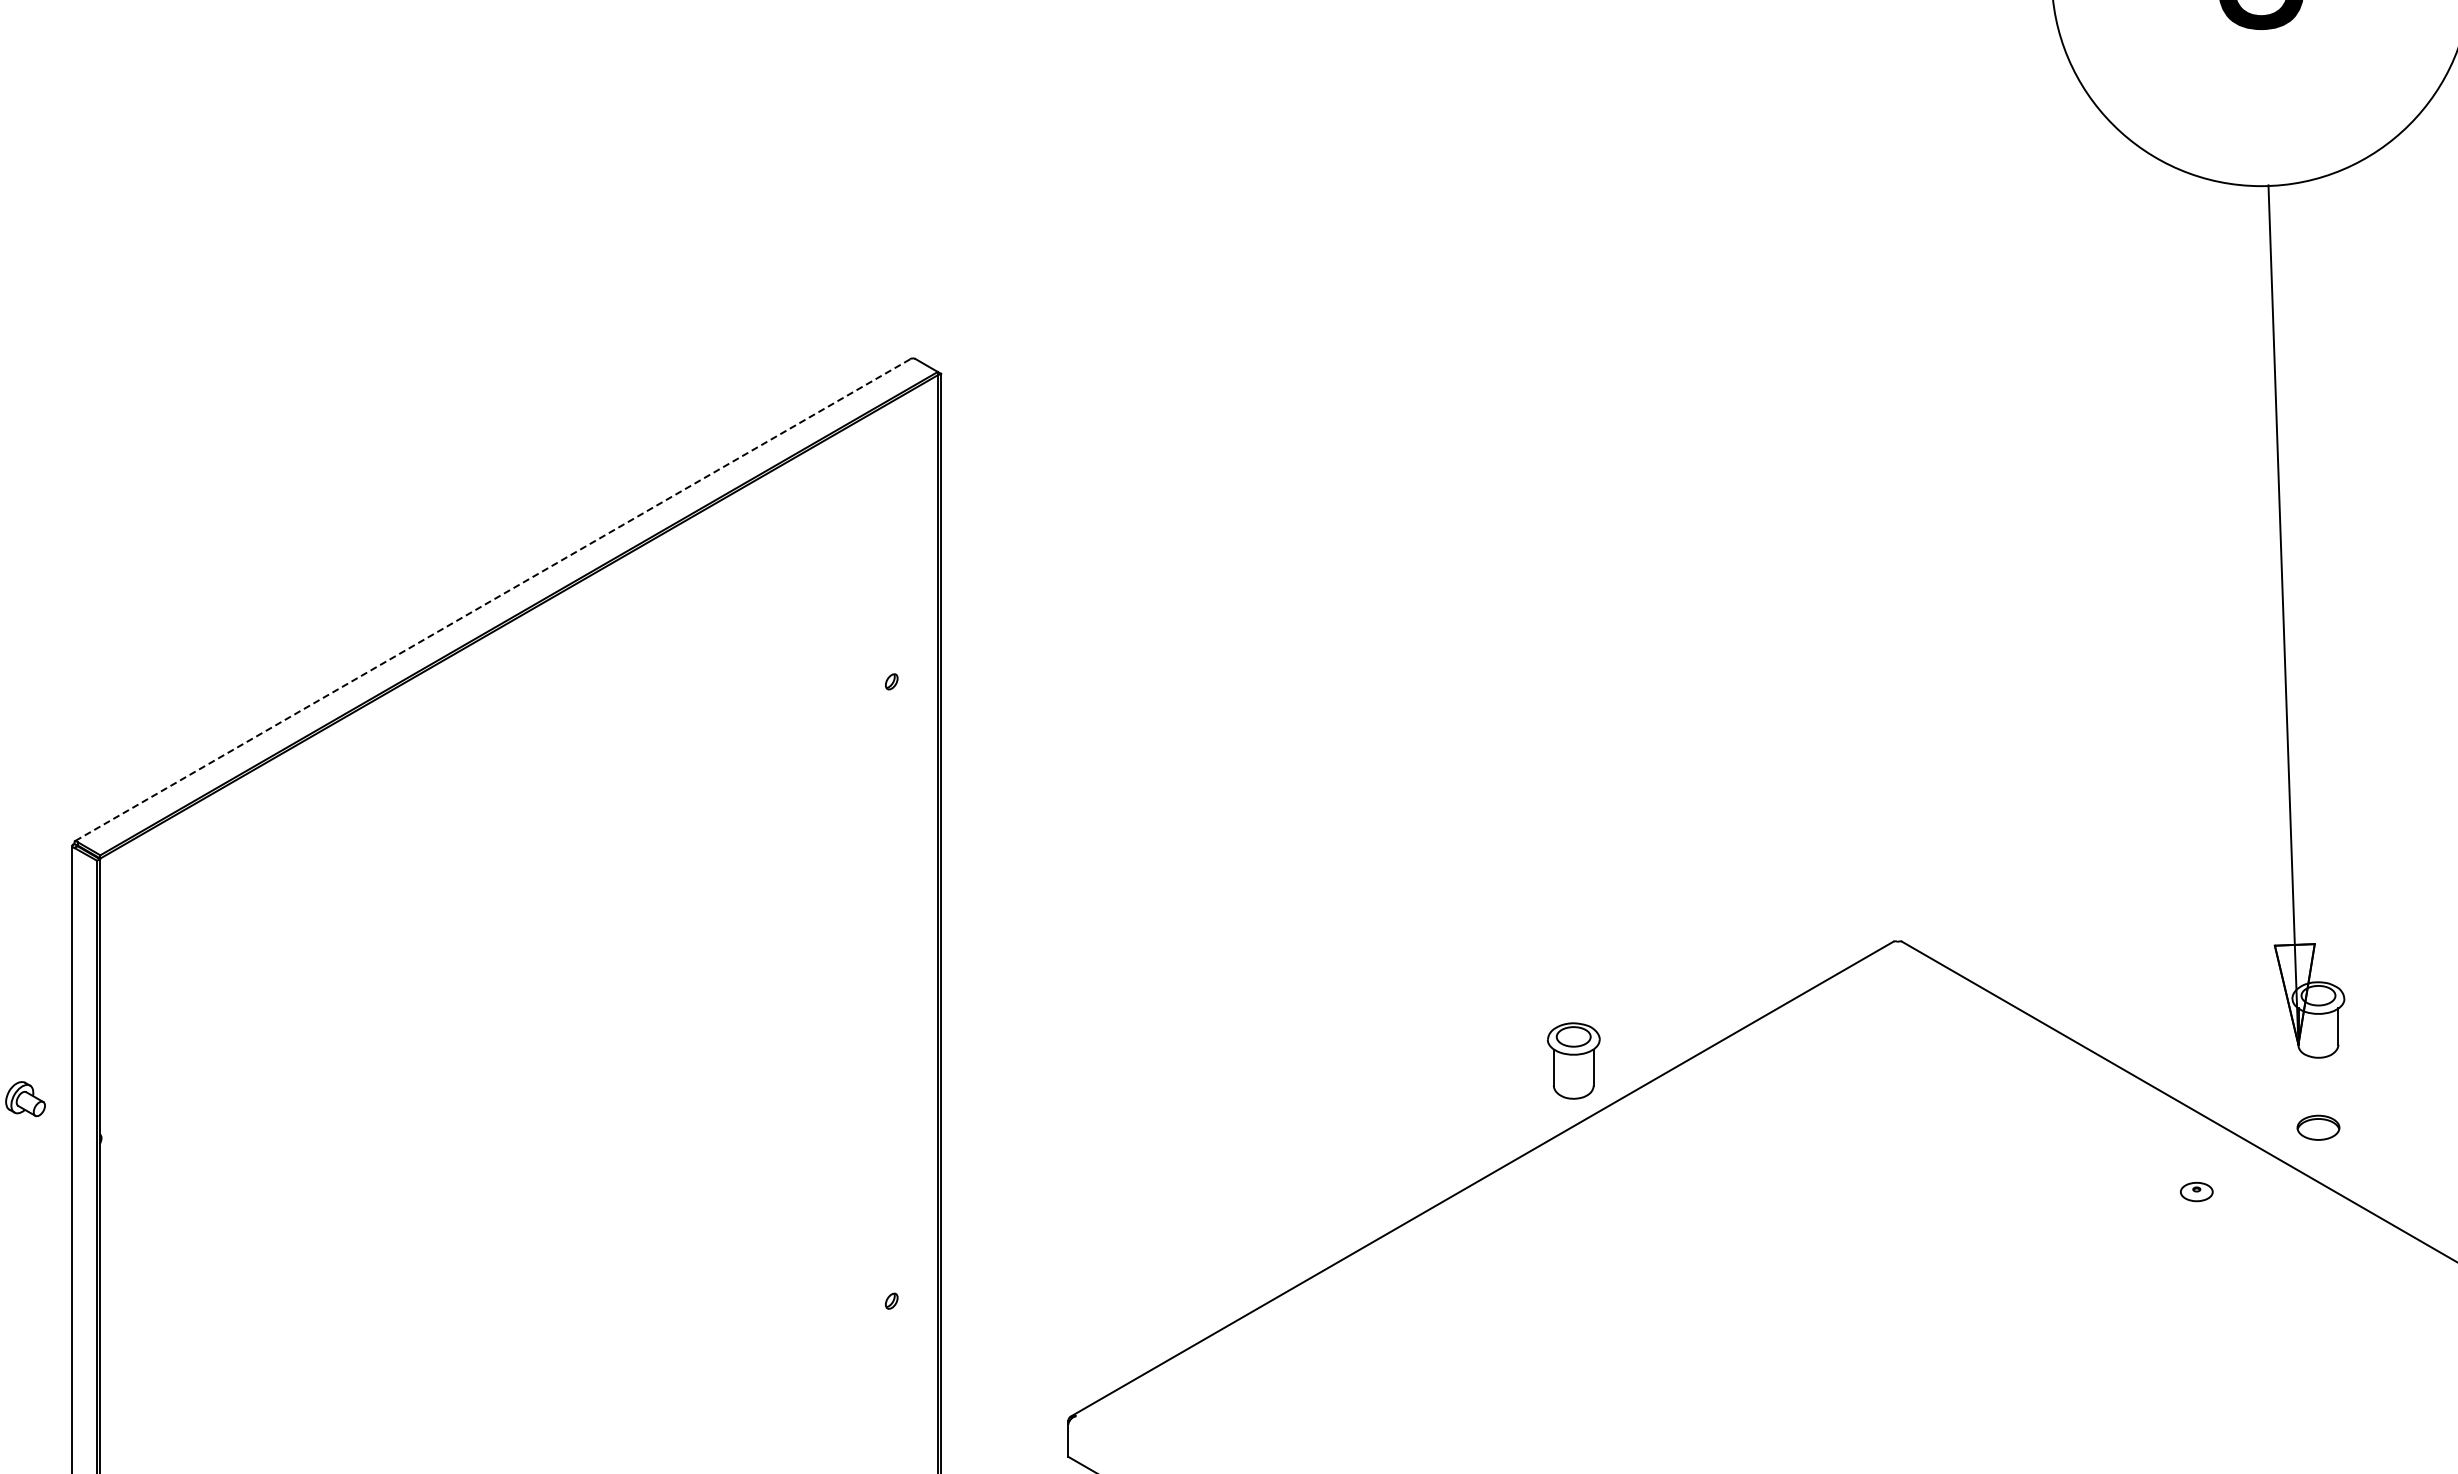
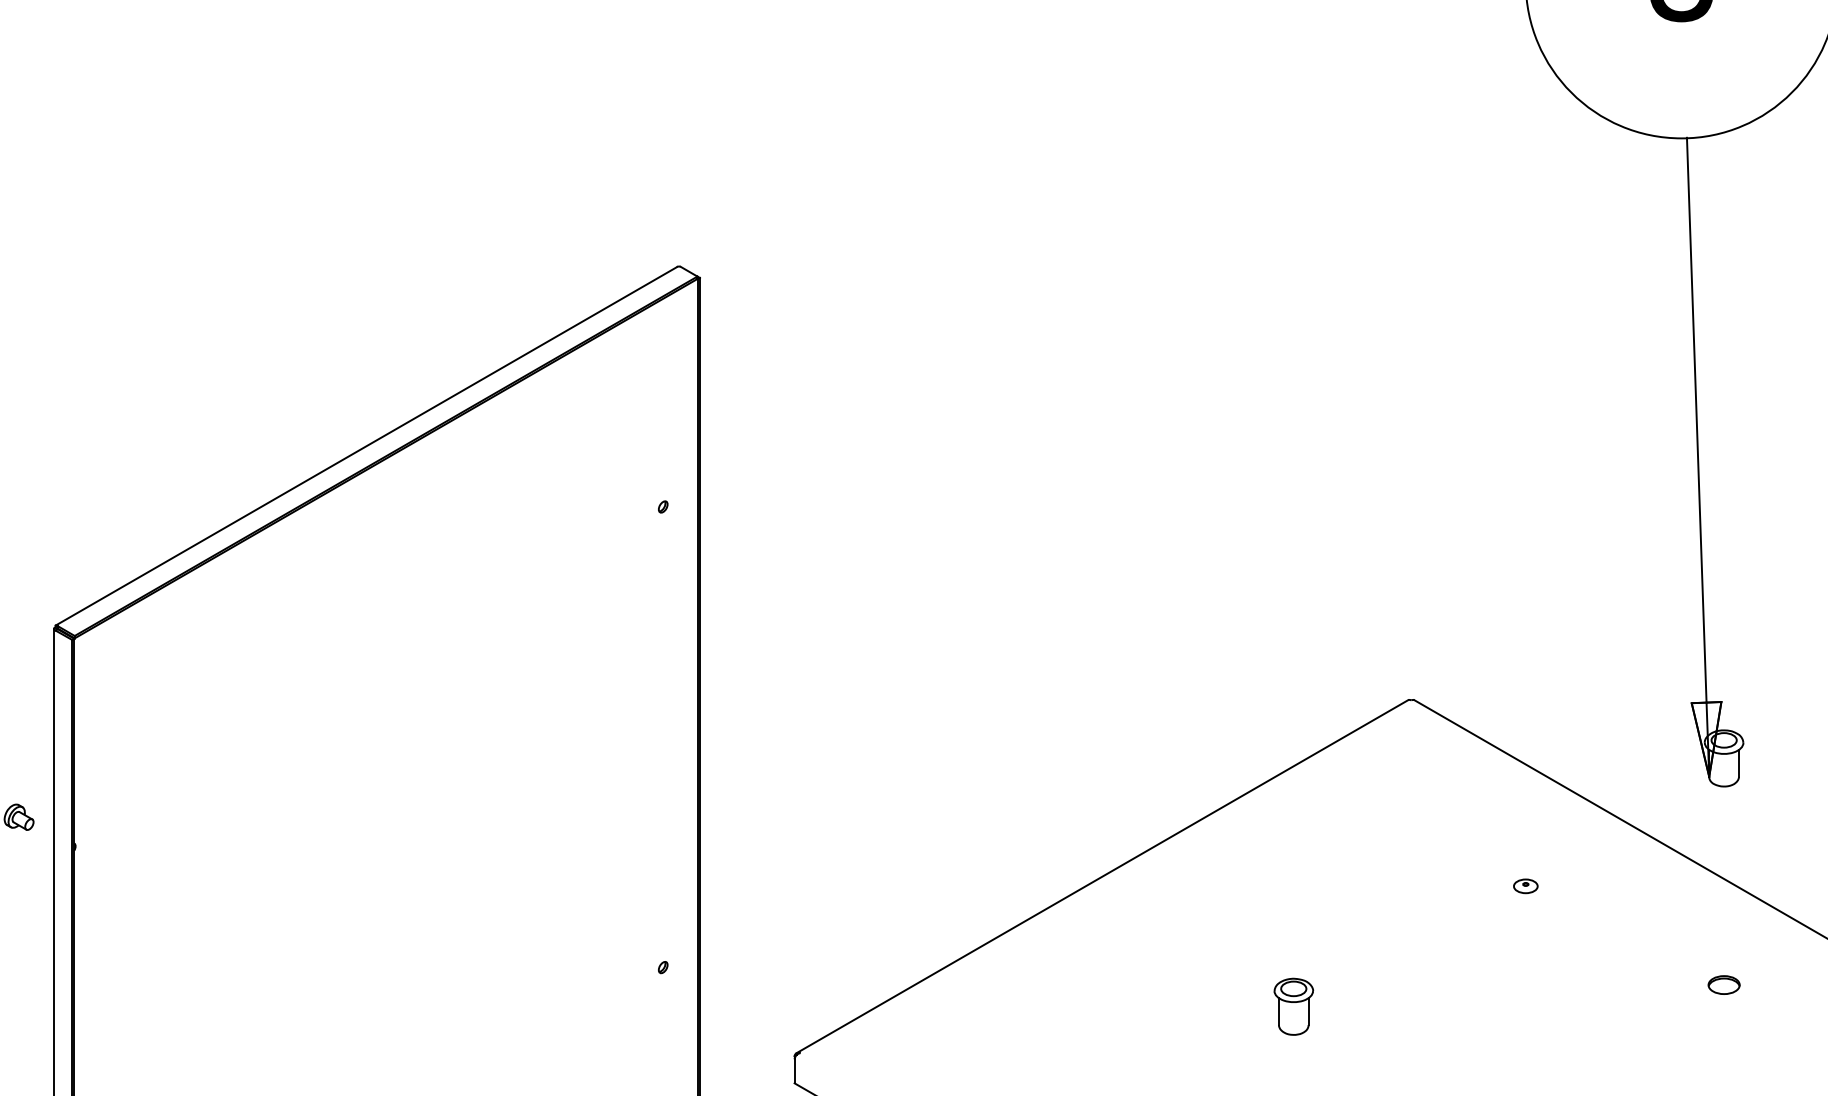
line: (492, 600) -> (366, 446), dashed -> solid
part: (1573, 1060) -> (1293, 1006), moved
part: (2318, 1127) -> (1724, 984), moved
part: (2196, 1191) -> (1525, 885), moved

